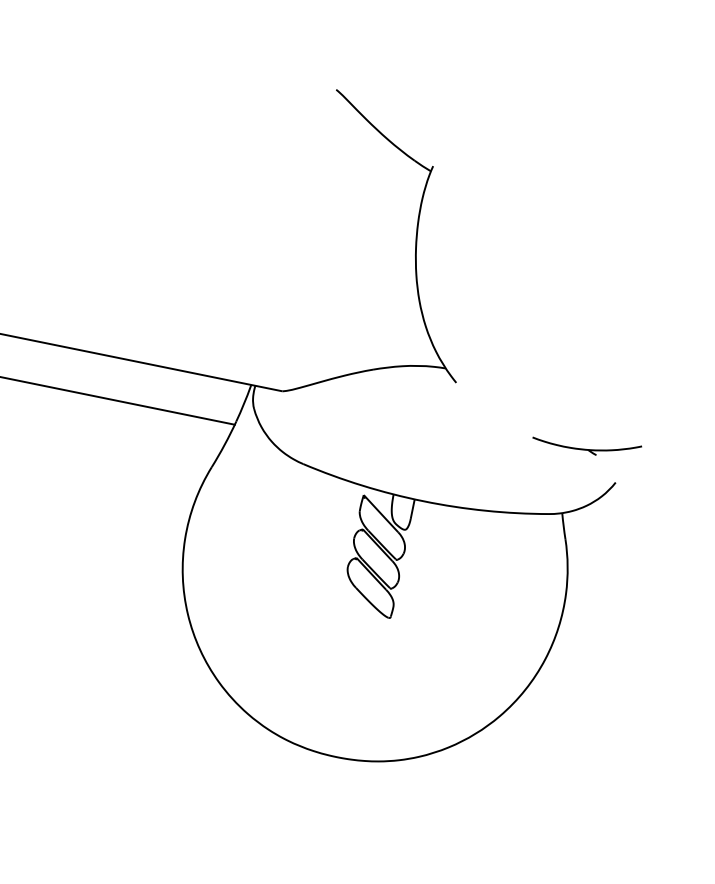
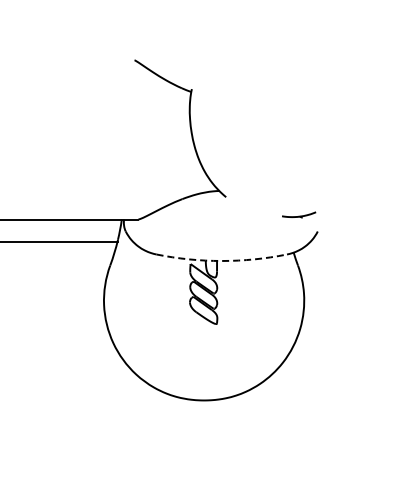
part: (585, 443) -> (298, 214), size x0.6
arc: (422, 502) -> (221, 261), solid -> dashed

